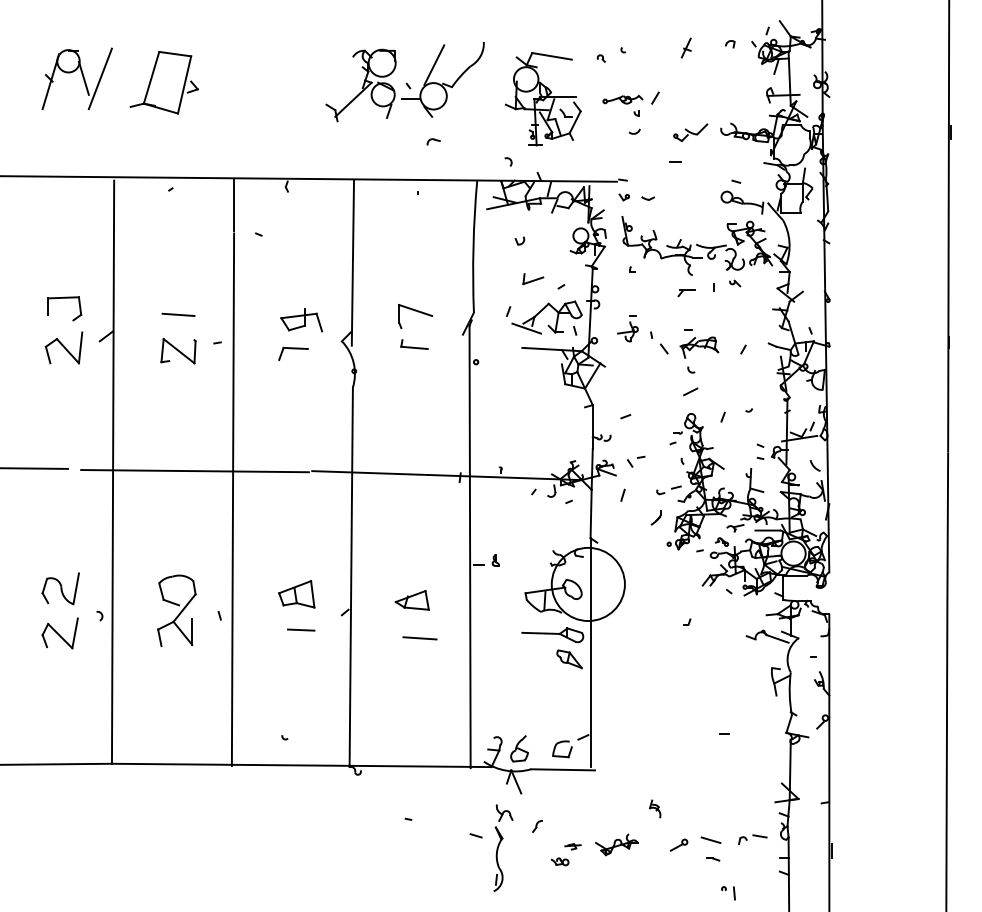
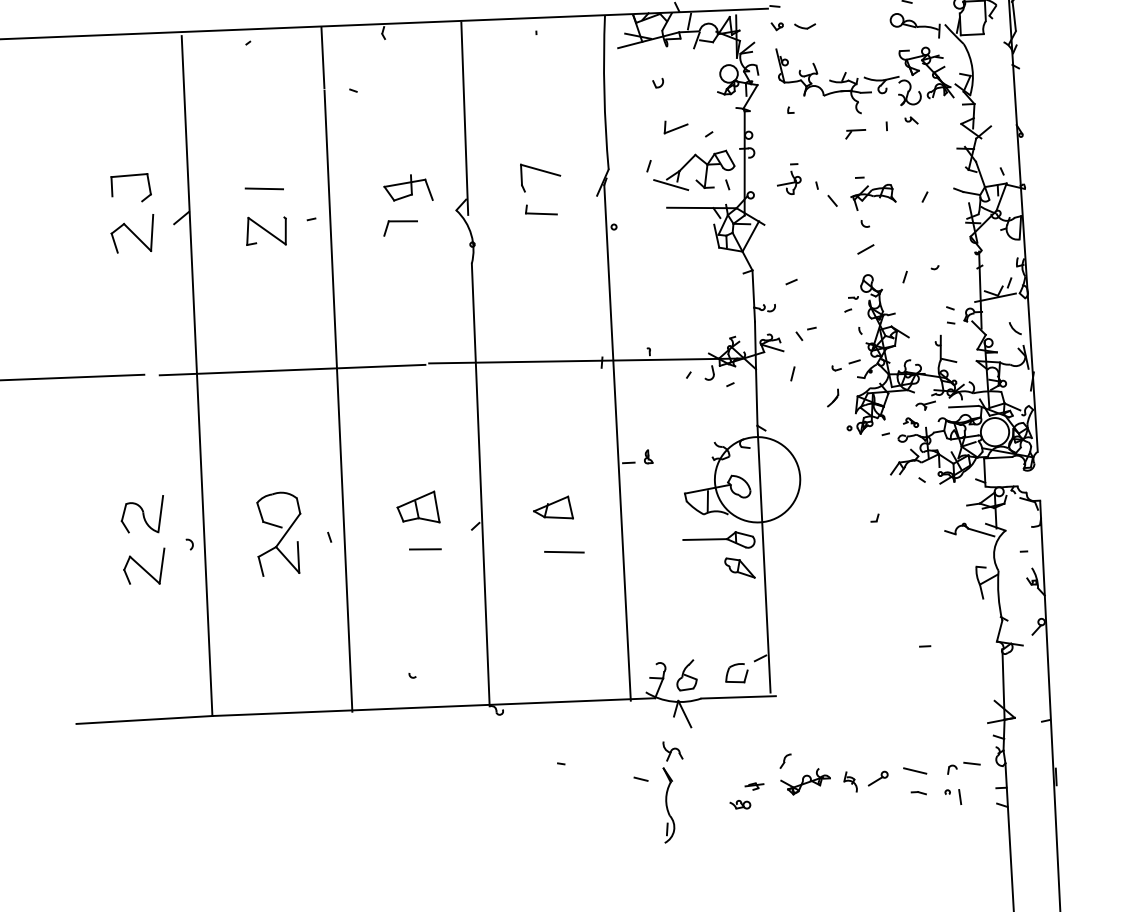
part: (647, 198) -> (804, 26), size x1.43
part: (655, 808) -> (850, 781), moved
part: (537, 826) -> (785, 761), moved
part: (728, 893) -> (953, 797), moved

